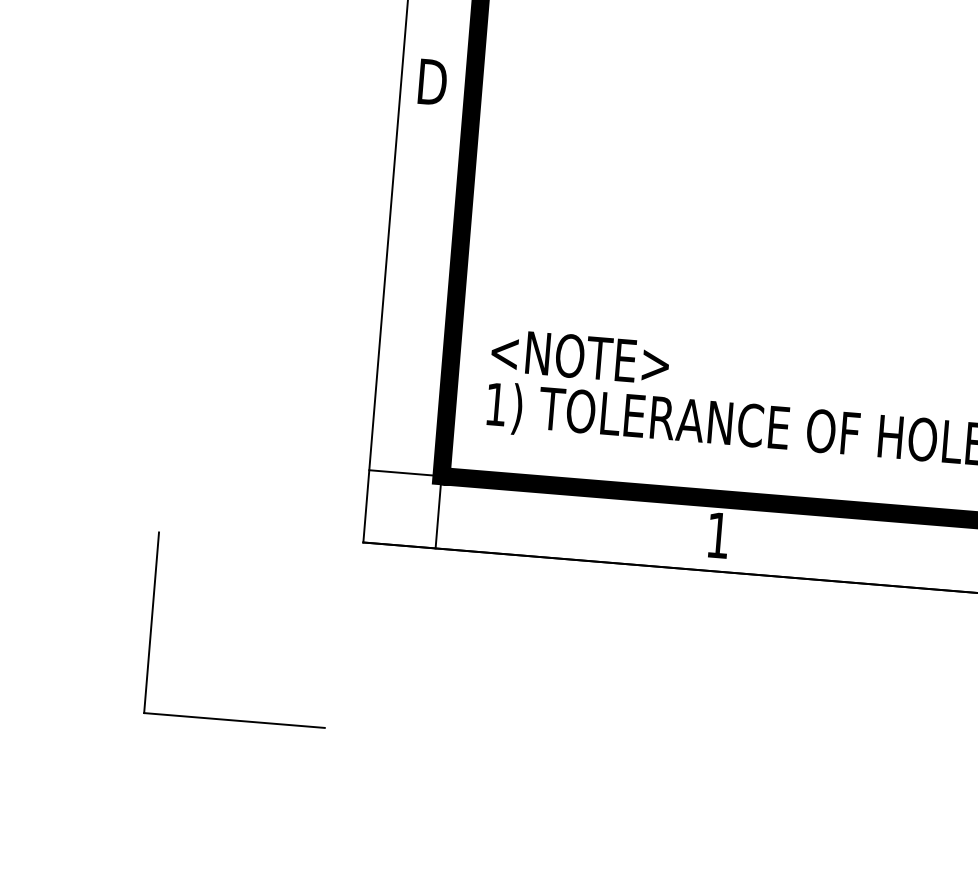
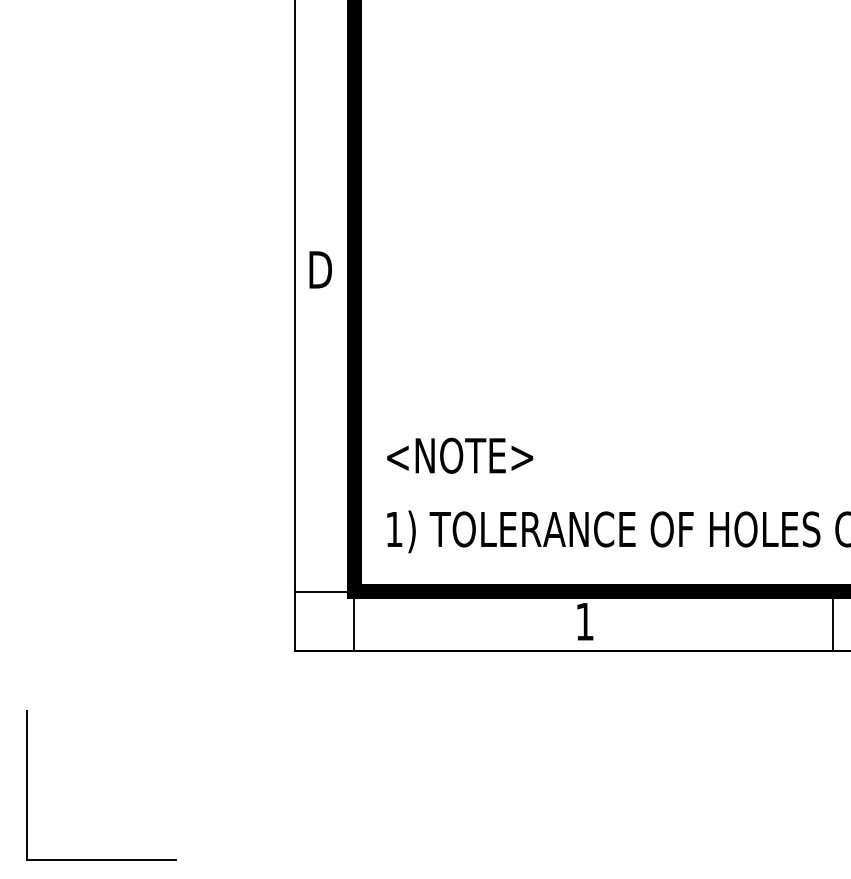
text: (580, 356) -> (460, 455), moved
part: (152, 622) -> (27, 785), moved

